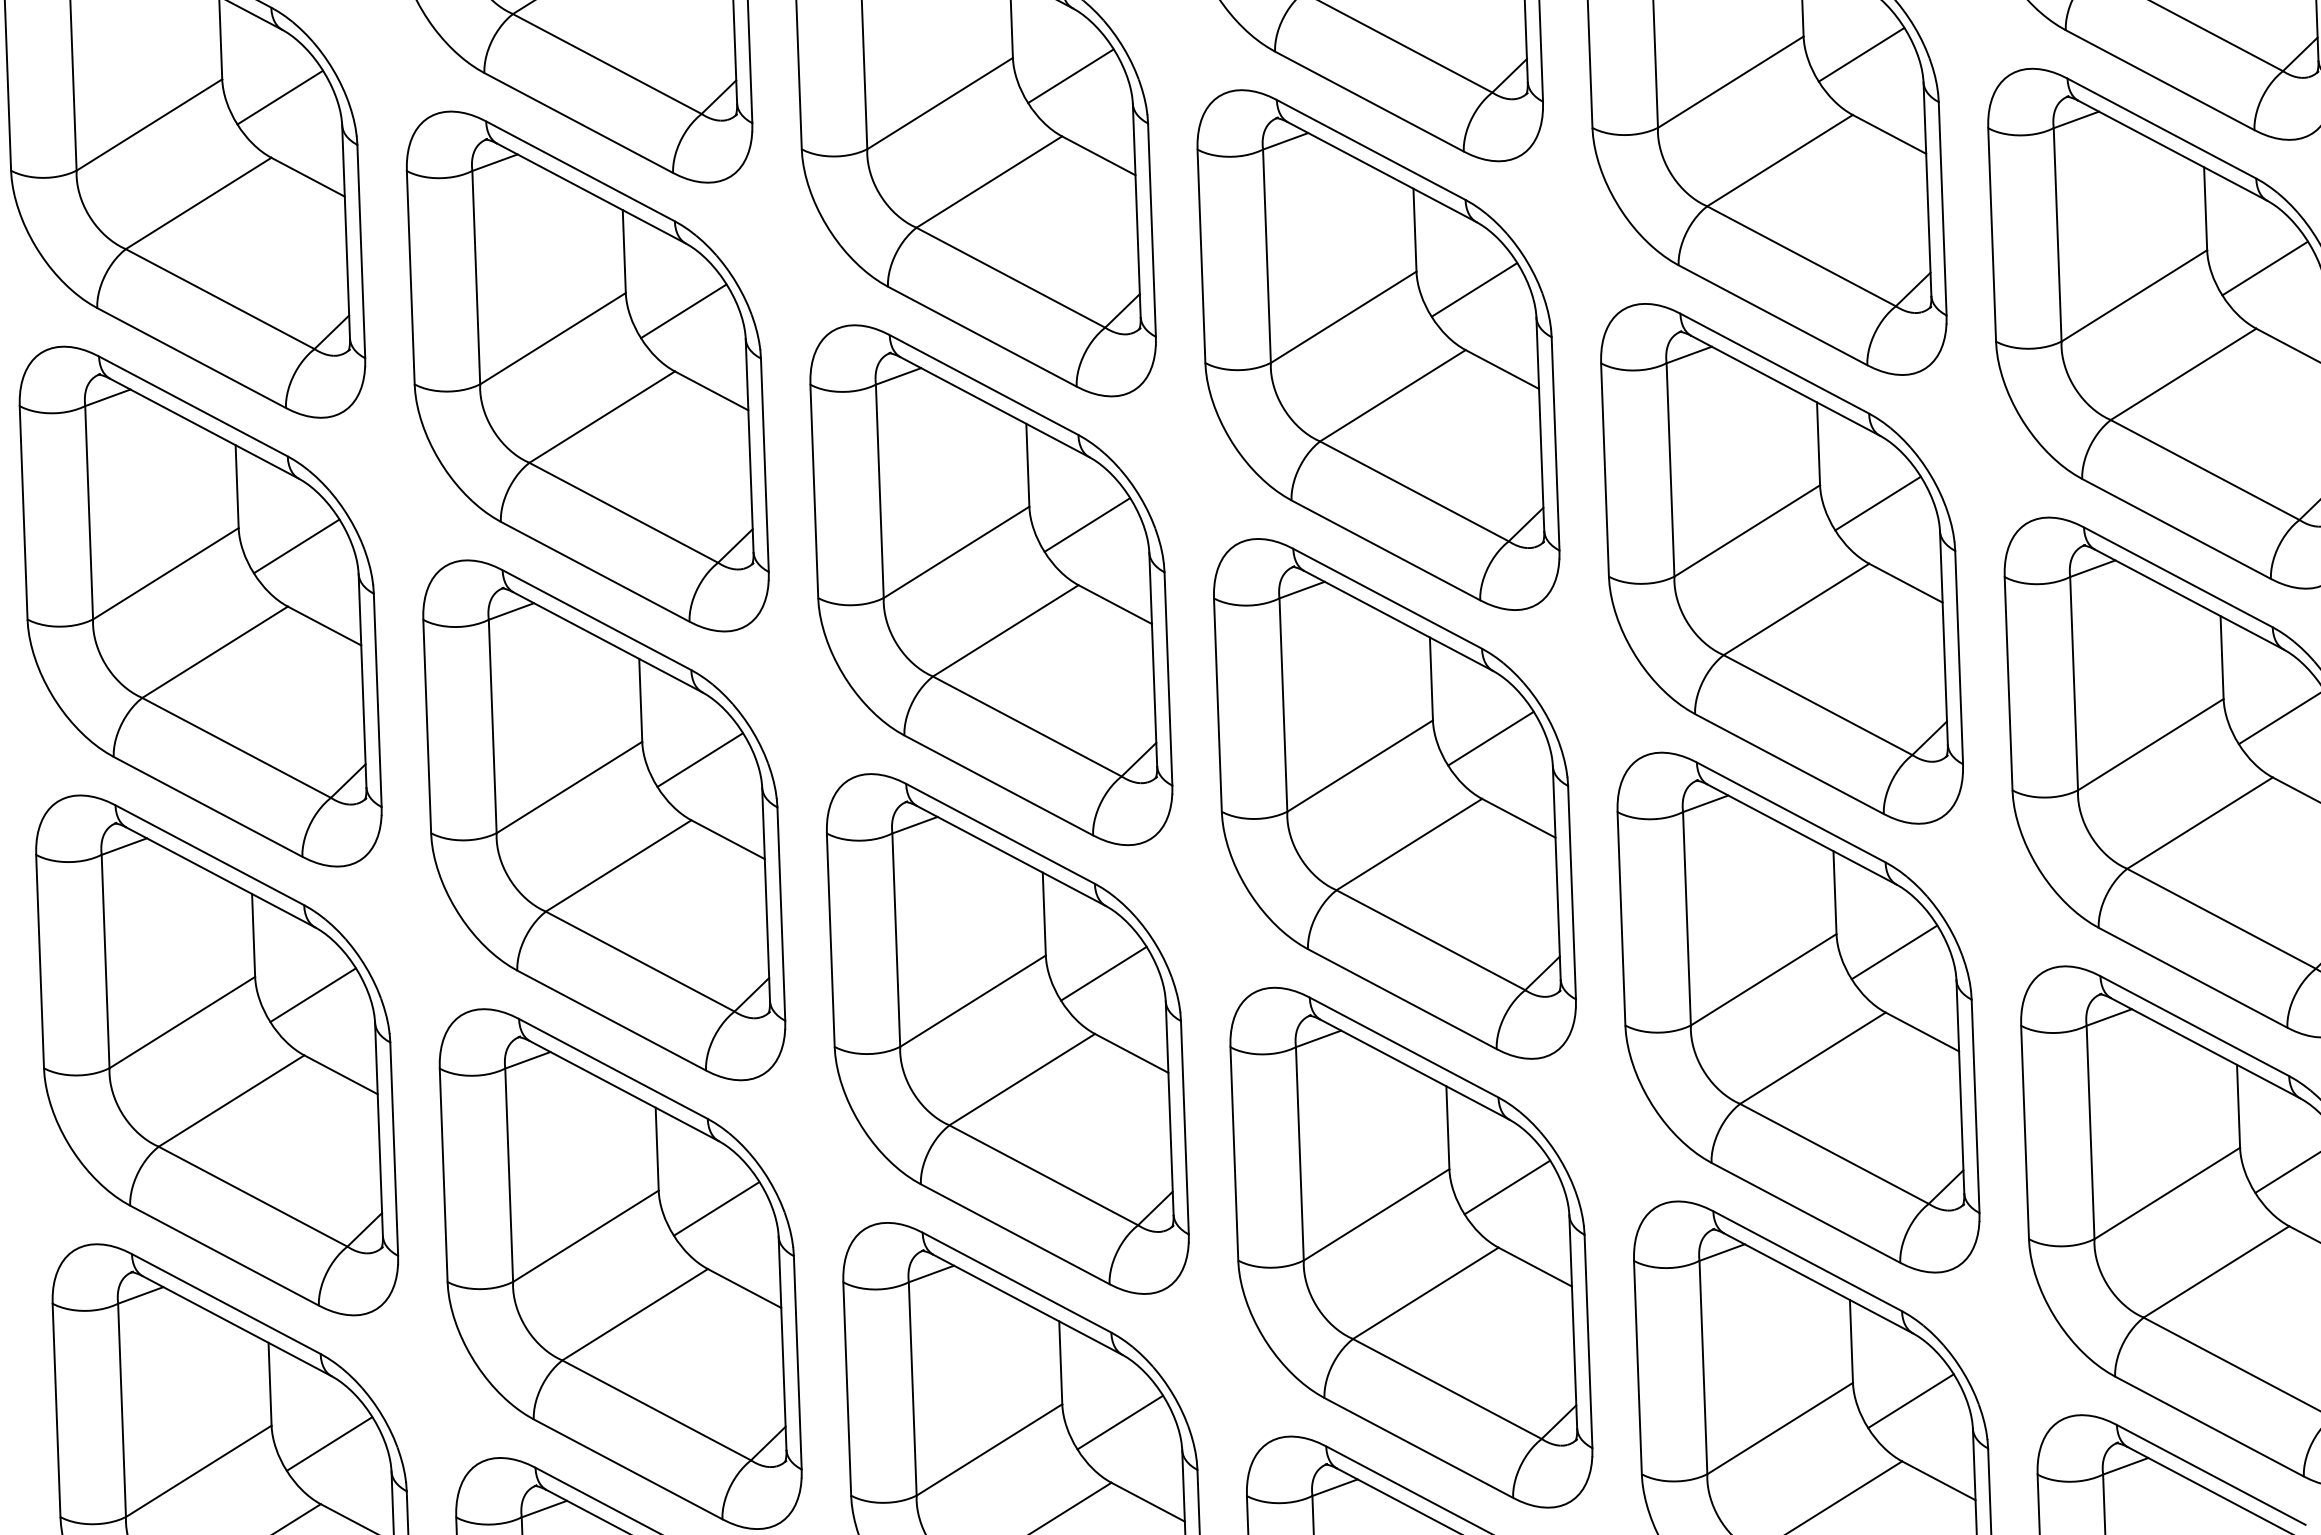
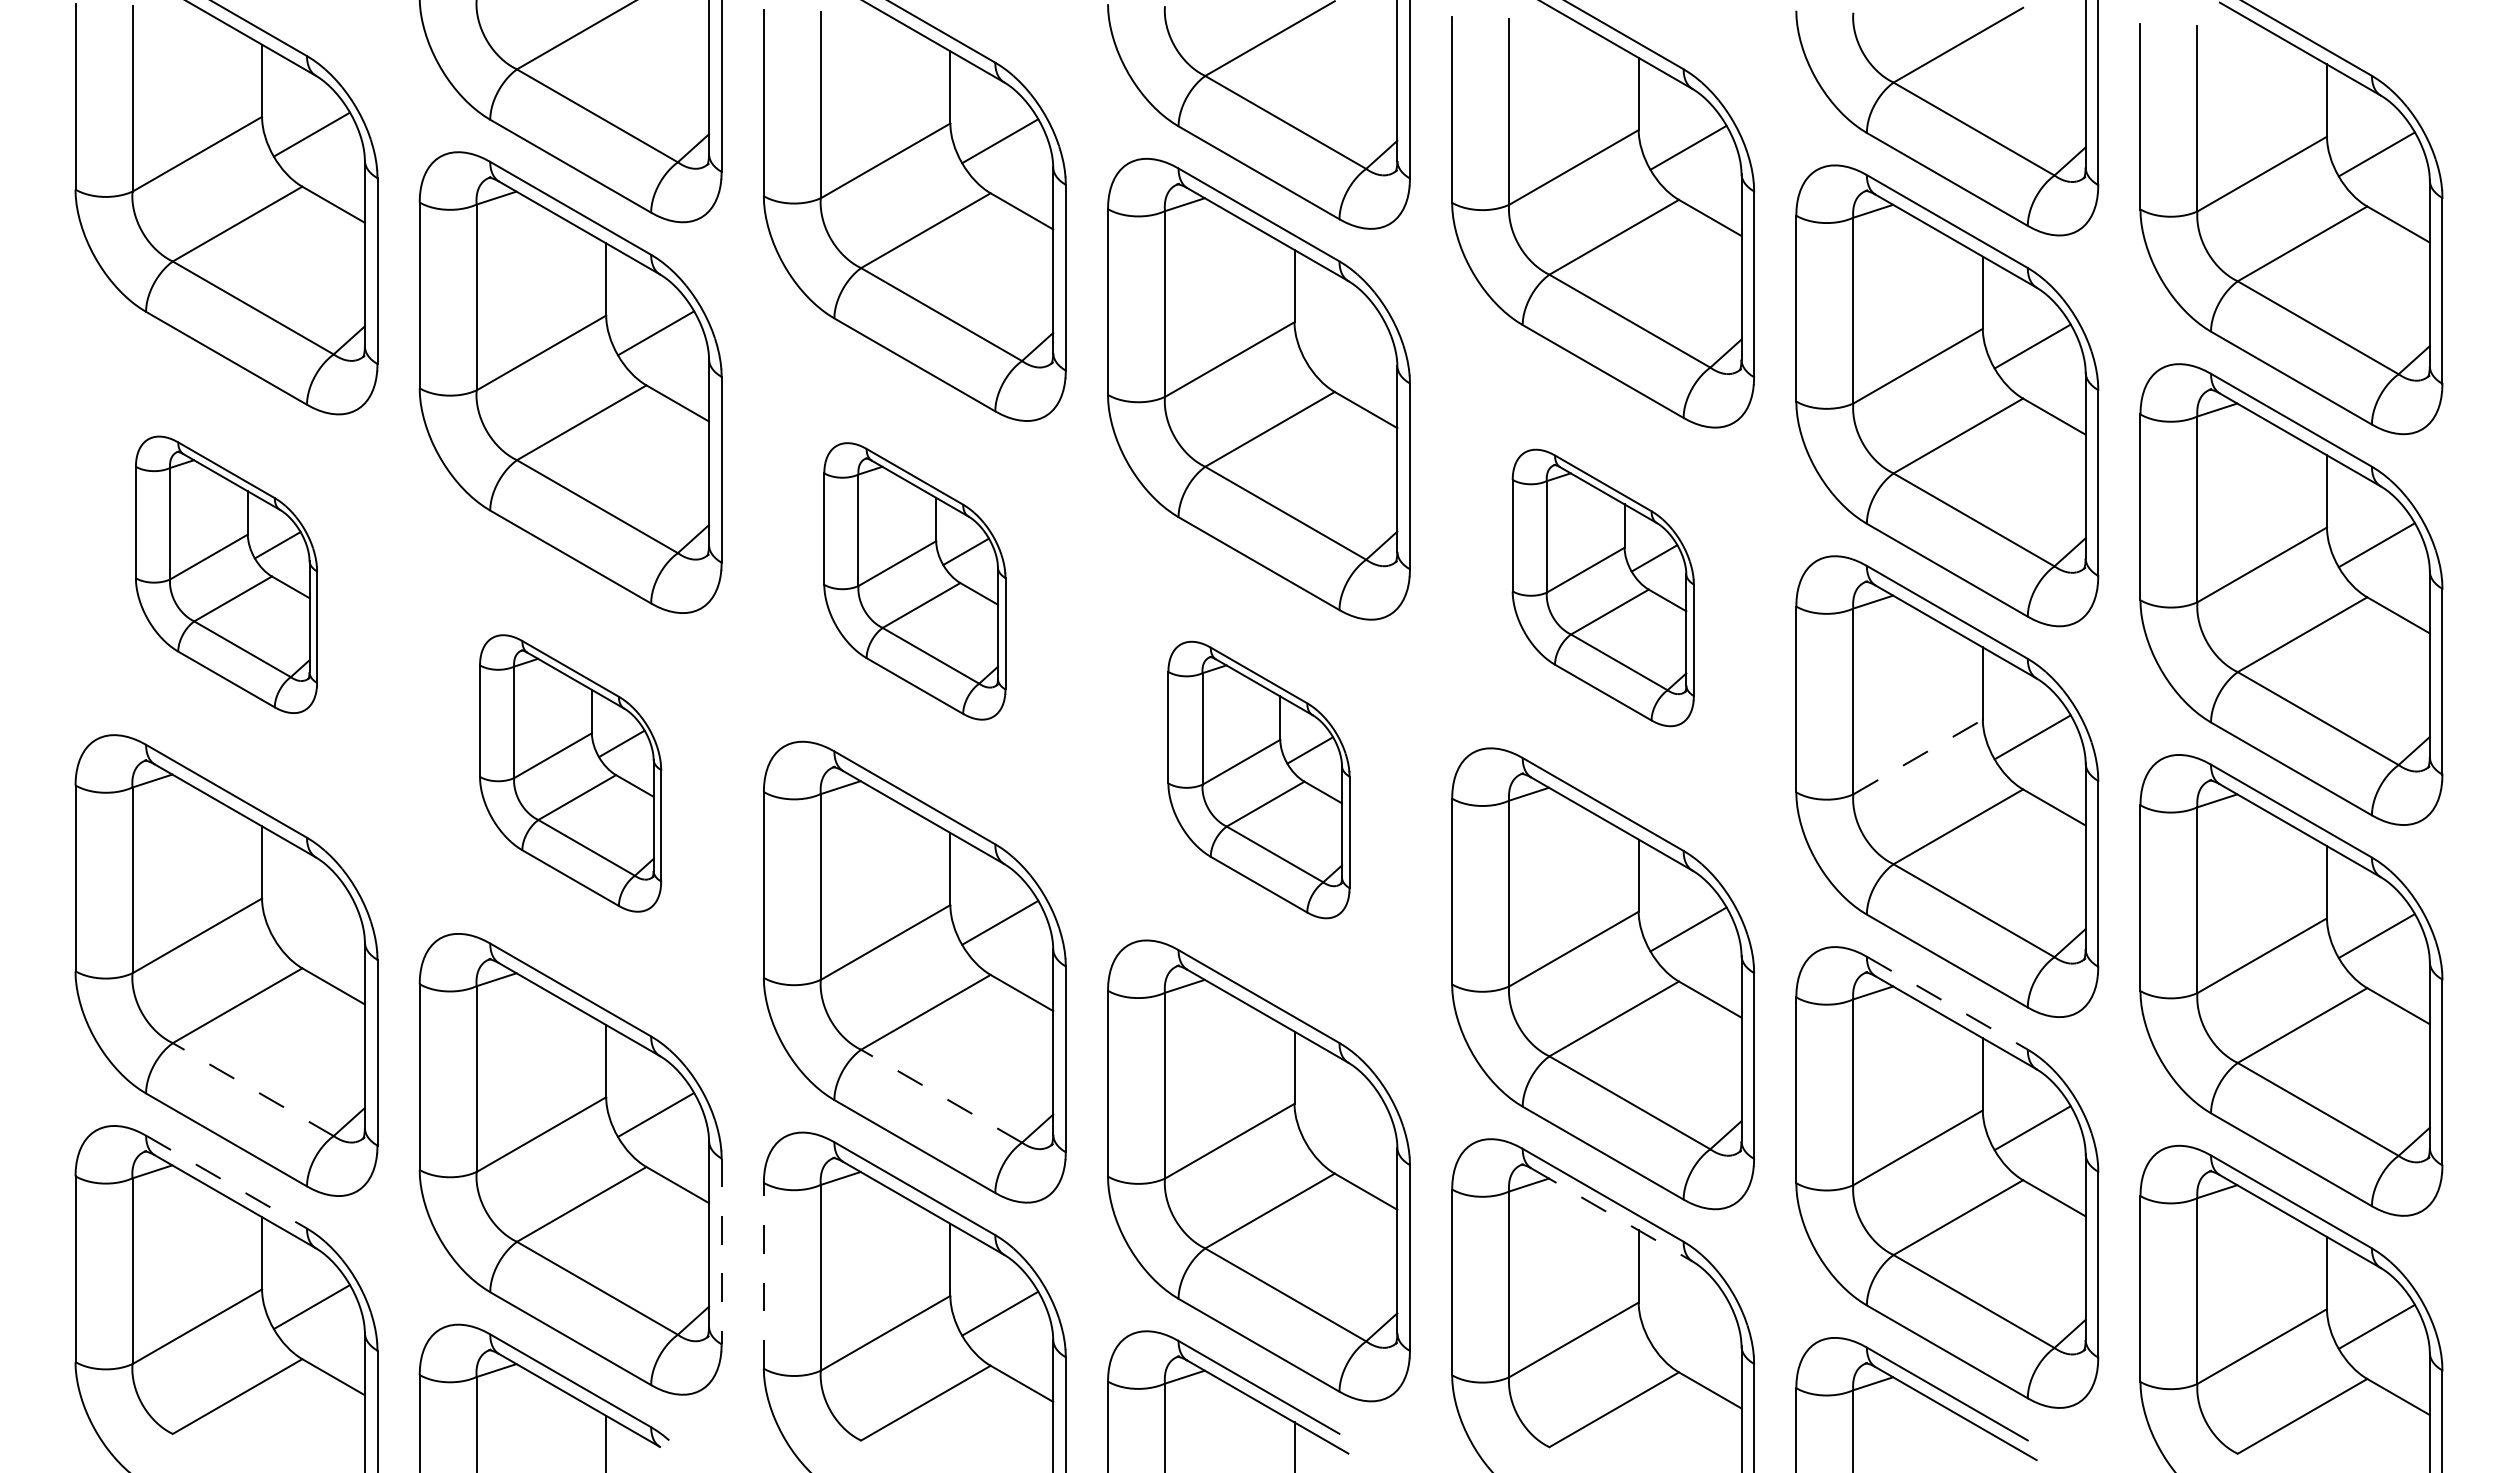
line: (1474, 289) -> (1344, 339), removed
part: (1782, 563) -> (1603, 587), size x0.6
part: (991, 585) -> (914, 581), size x0.6
part: (200, 606) -> (226, 574), size x0.6
line: (2151, 745) -> (1918, 757), solid -> dashed
part: (1394, 798) -> (1258, 779), size x0.6
part: (604, 820) -> (570, 773), size x0.6
line: (312, 995) -> (311, 916), removed
line: (2195, 1026) -> (1947, 1003), solid -> dashed
line: (1043, 1175) -> (941, 1096), solid -> dashed
line: (1507, 1187) -> (1344, 1121), removed
line: (253, 1196) -> (253, 1089), solid -> dashed
line: (1819, 1284) -> (1612, 1215), solid -> dashed
line: (226, 1304) -> (226, 1182), solid -> dashed
line: (797, 1362) -> (721, 1251), solid -> dashed
line: (846, 1388) -> (763, 1275), solid -> dashed
line: (1910, 1401) -> (1688, 1320), removed

